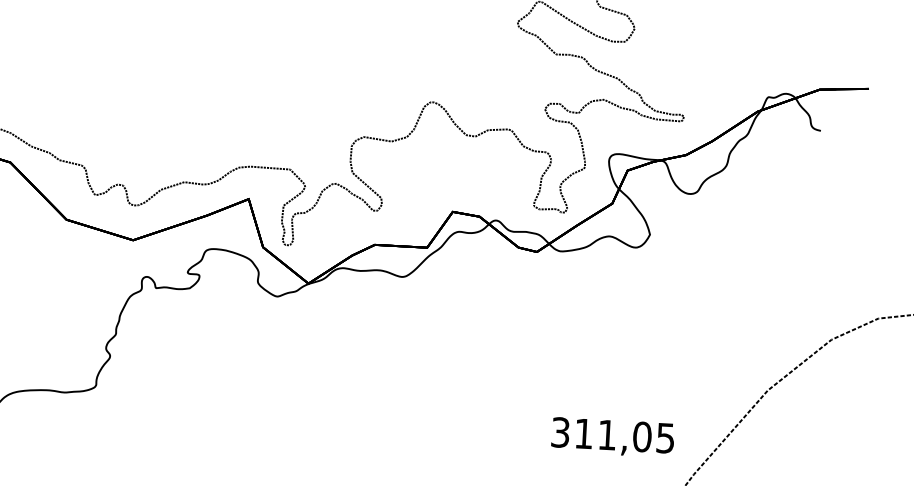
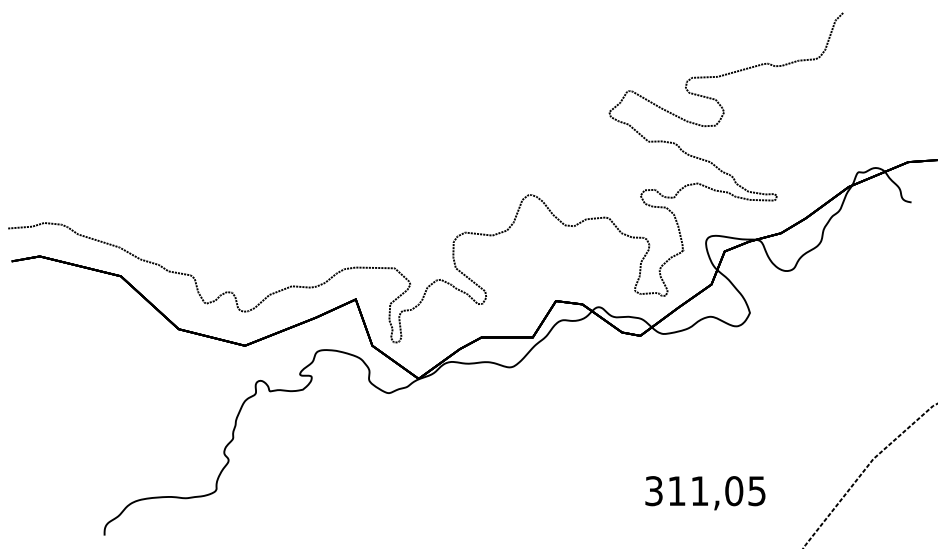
text: (612, 437) -> (705, 493), moved

